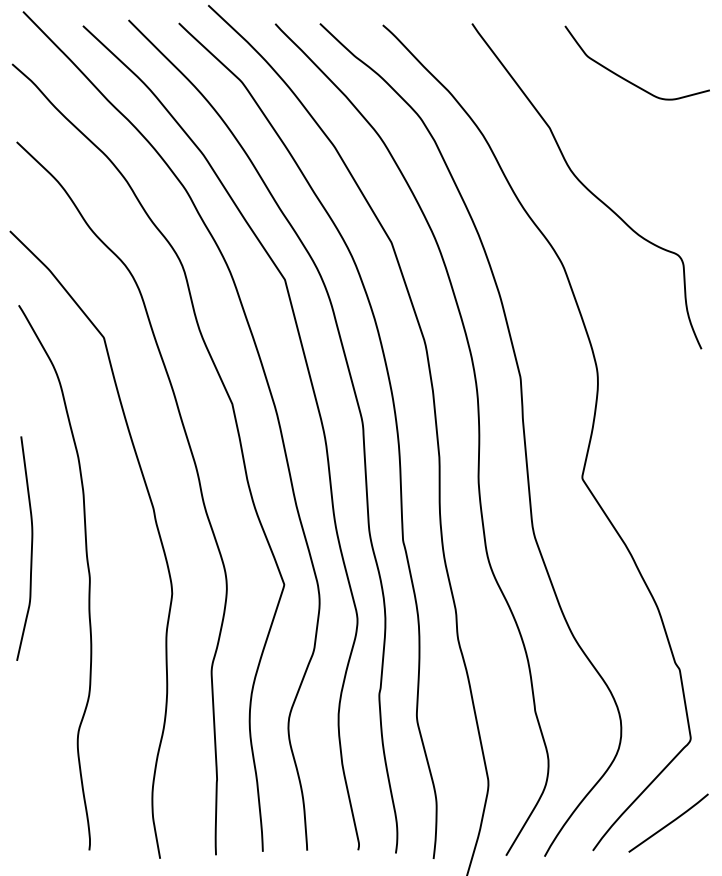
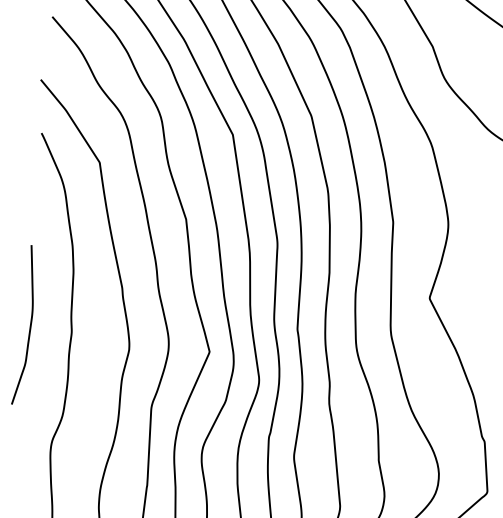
curve: (31, 548) -> (30, 325), moved

